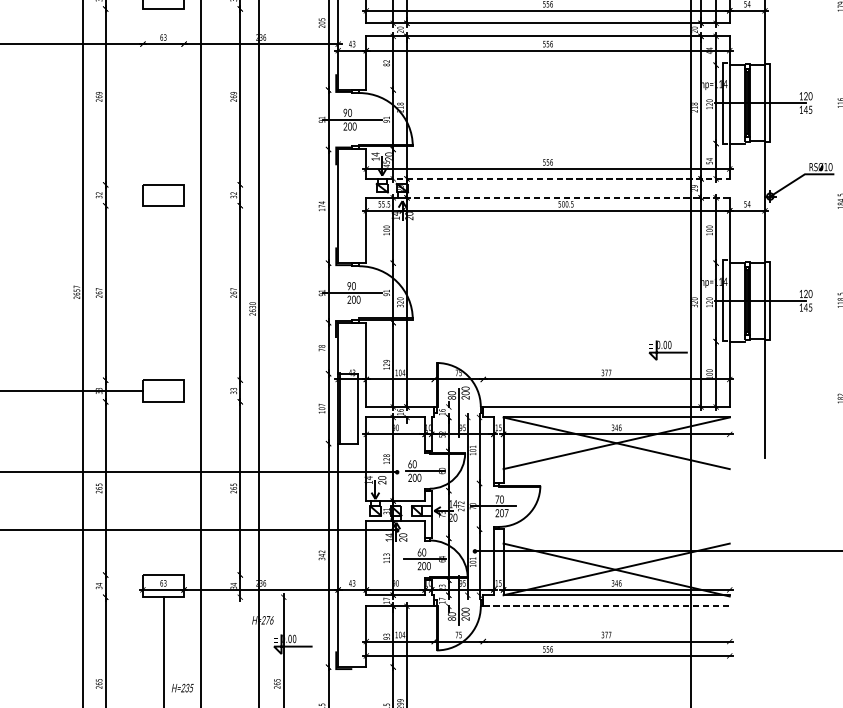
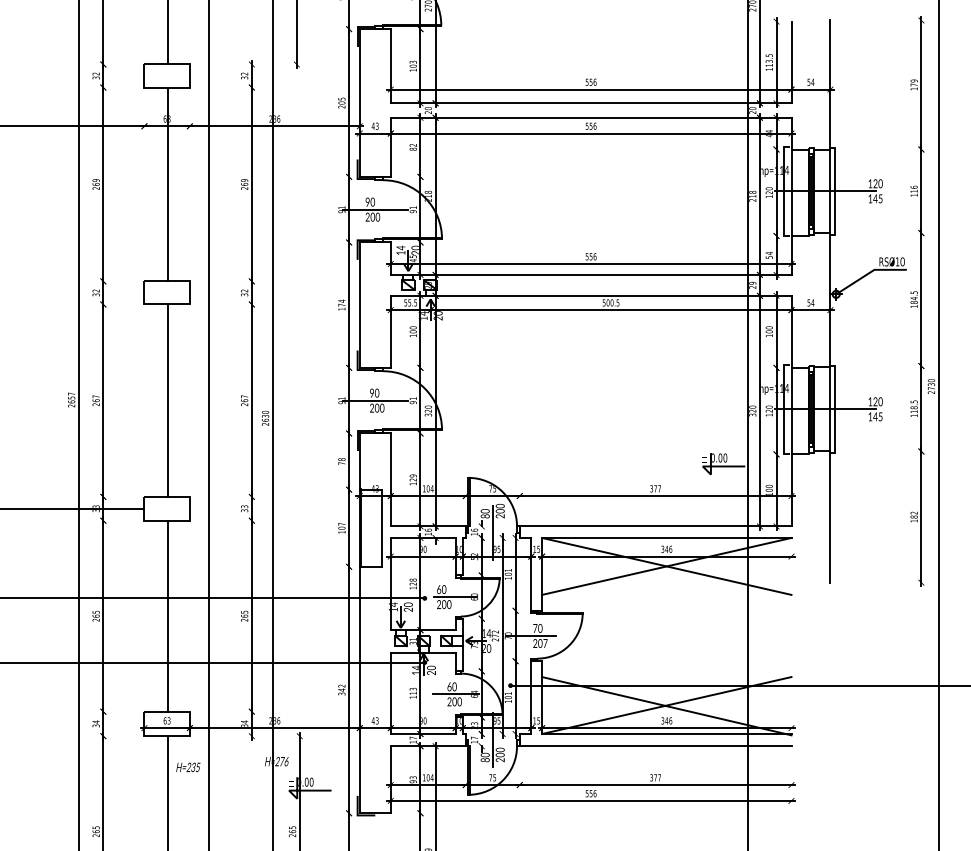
line: (163, 96) -> (167, 184), added
line: (558, 178) -> (602, 274), dashed -> solid
line: (568, 197) -> (613, 295), dashed -> solid
line: (163, 292) -> (167, 400), added
line: (163, 487) -> (167, 615), added
line: (606, 606) -> (655, 746), dashed -> solid
text: (182, 688) -> (188, 767), moved

